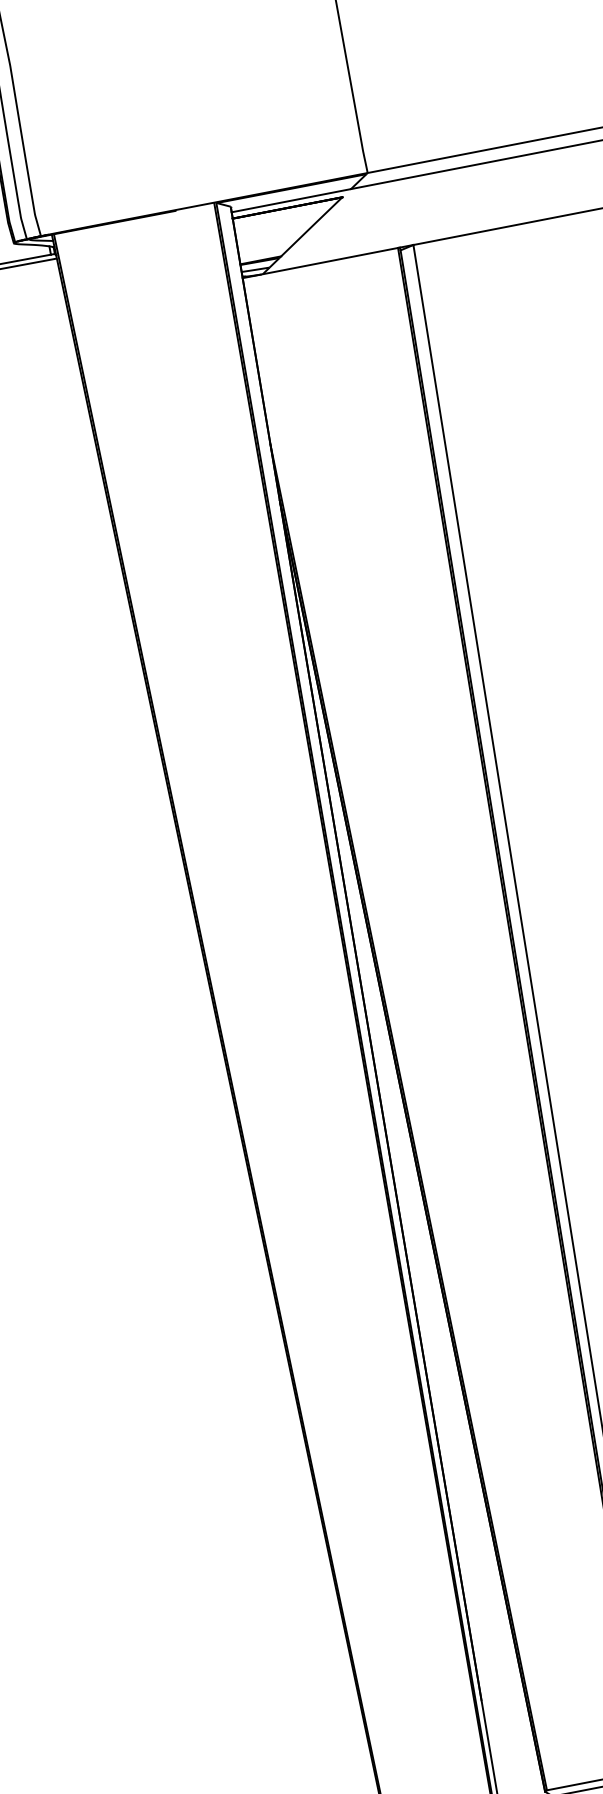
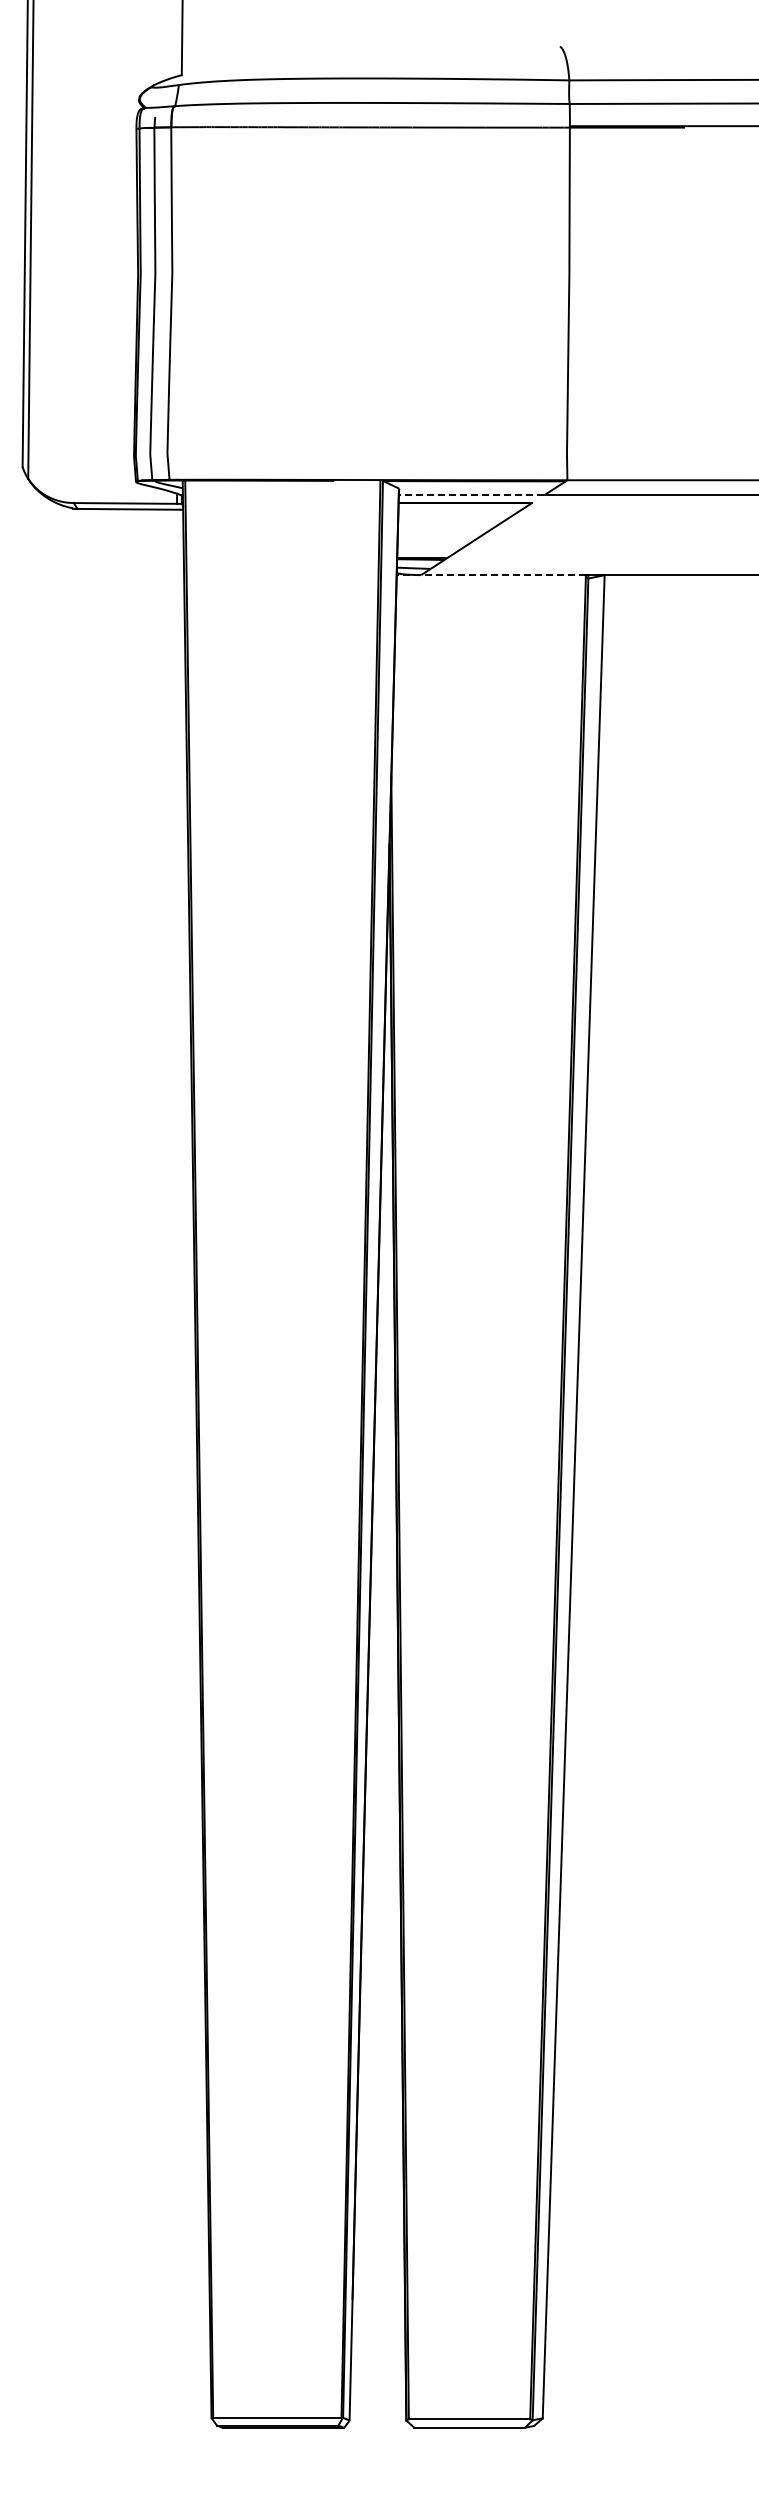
line: (291, 200) -> (471, 495), solid -> dashed
line: (320, 263) -> (491, 575), solid -> dashed

